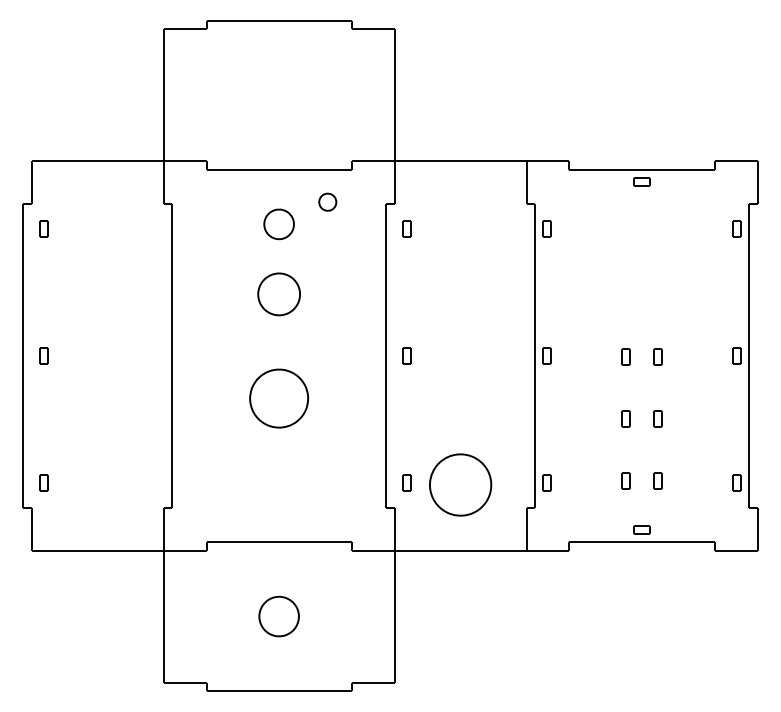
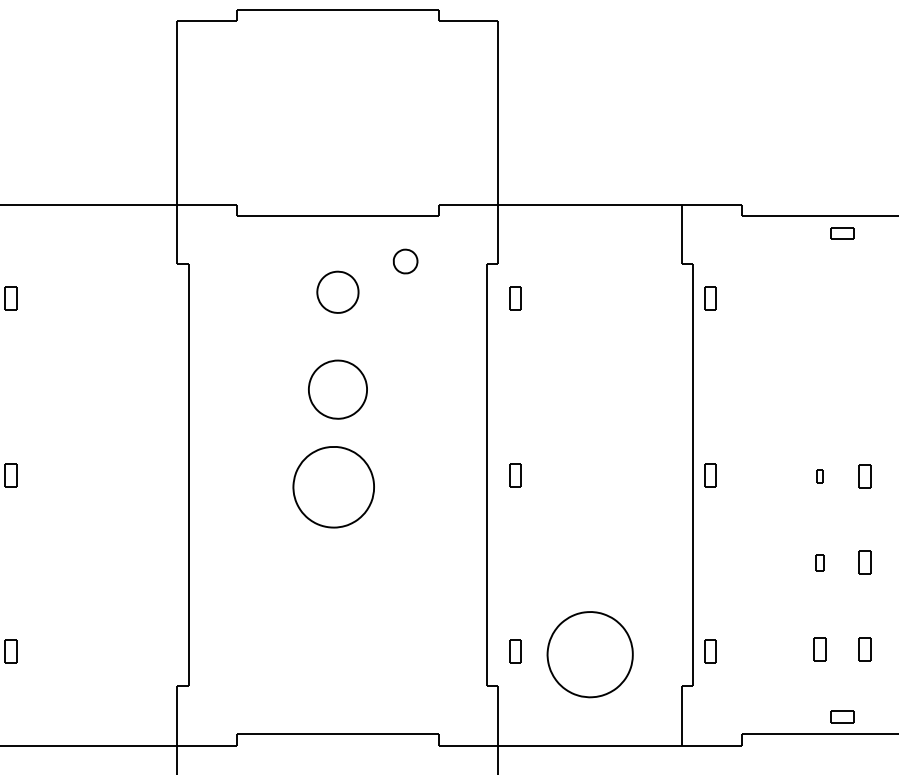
part: (625, 356) -> (819, 475), size x0.6
part: (278, 398) -> (332, 487), moved
part: (625, 418) -> (819, 562), size x0.7

